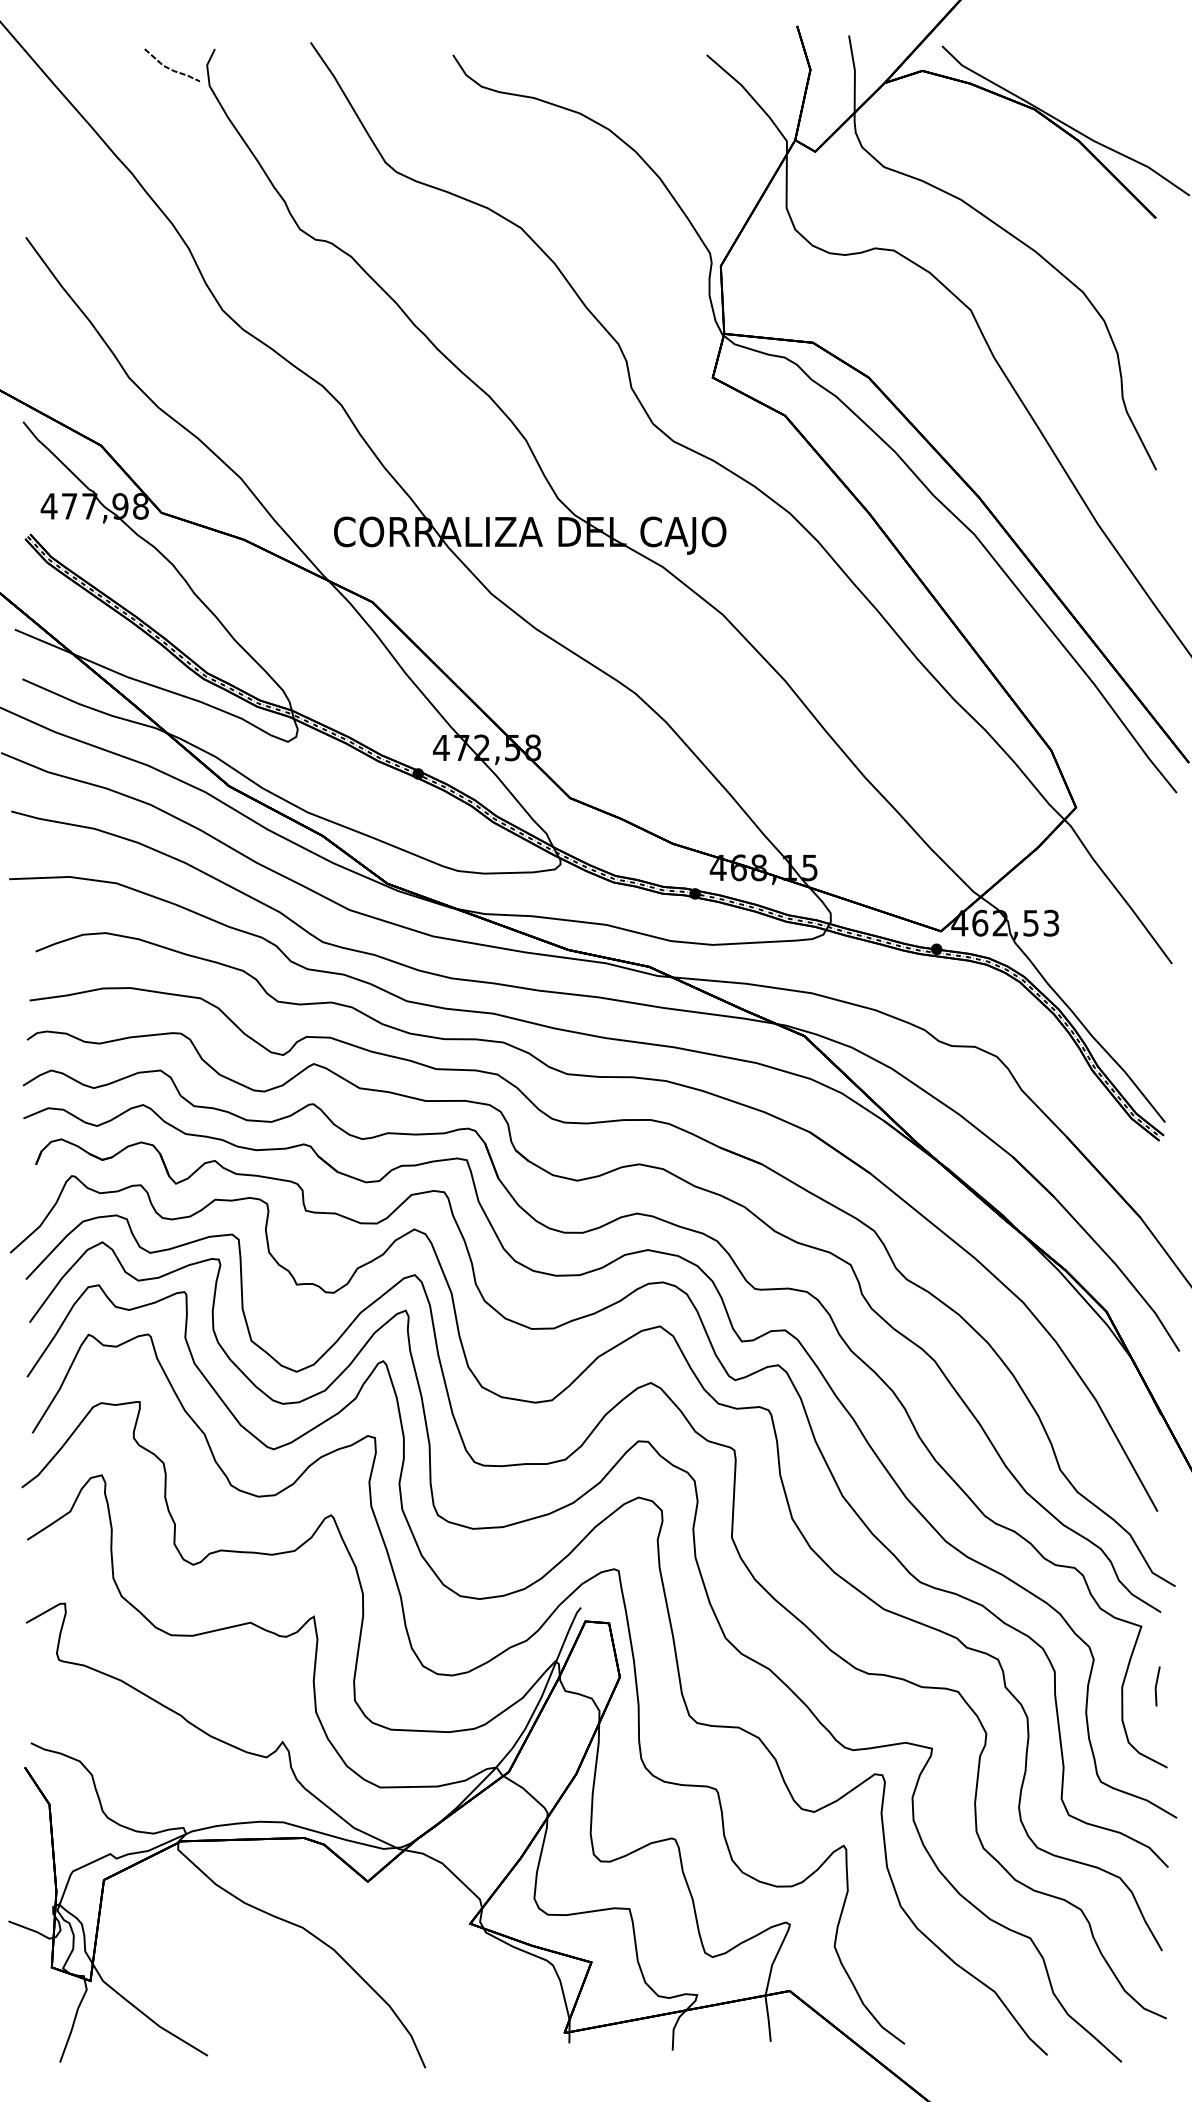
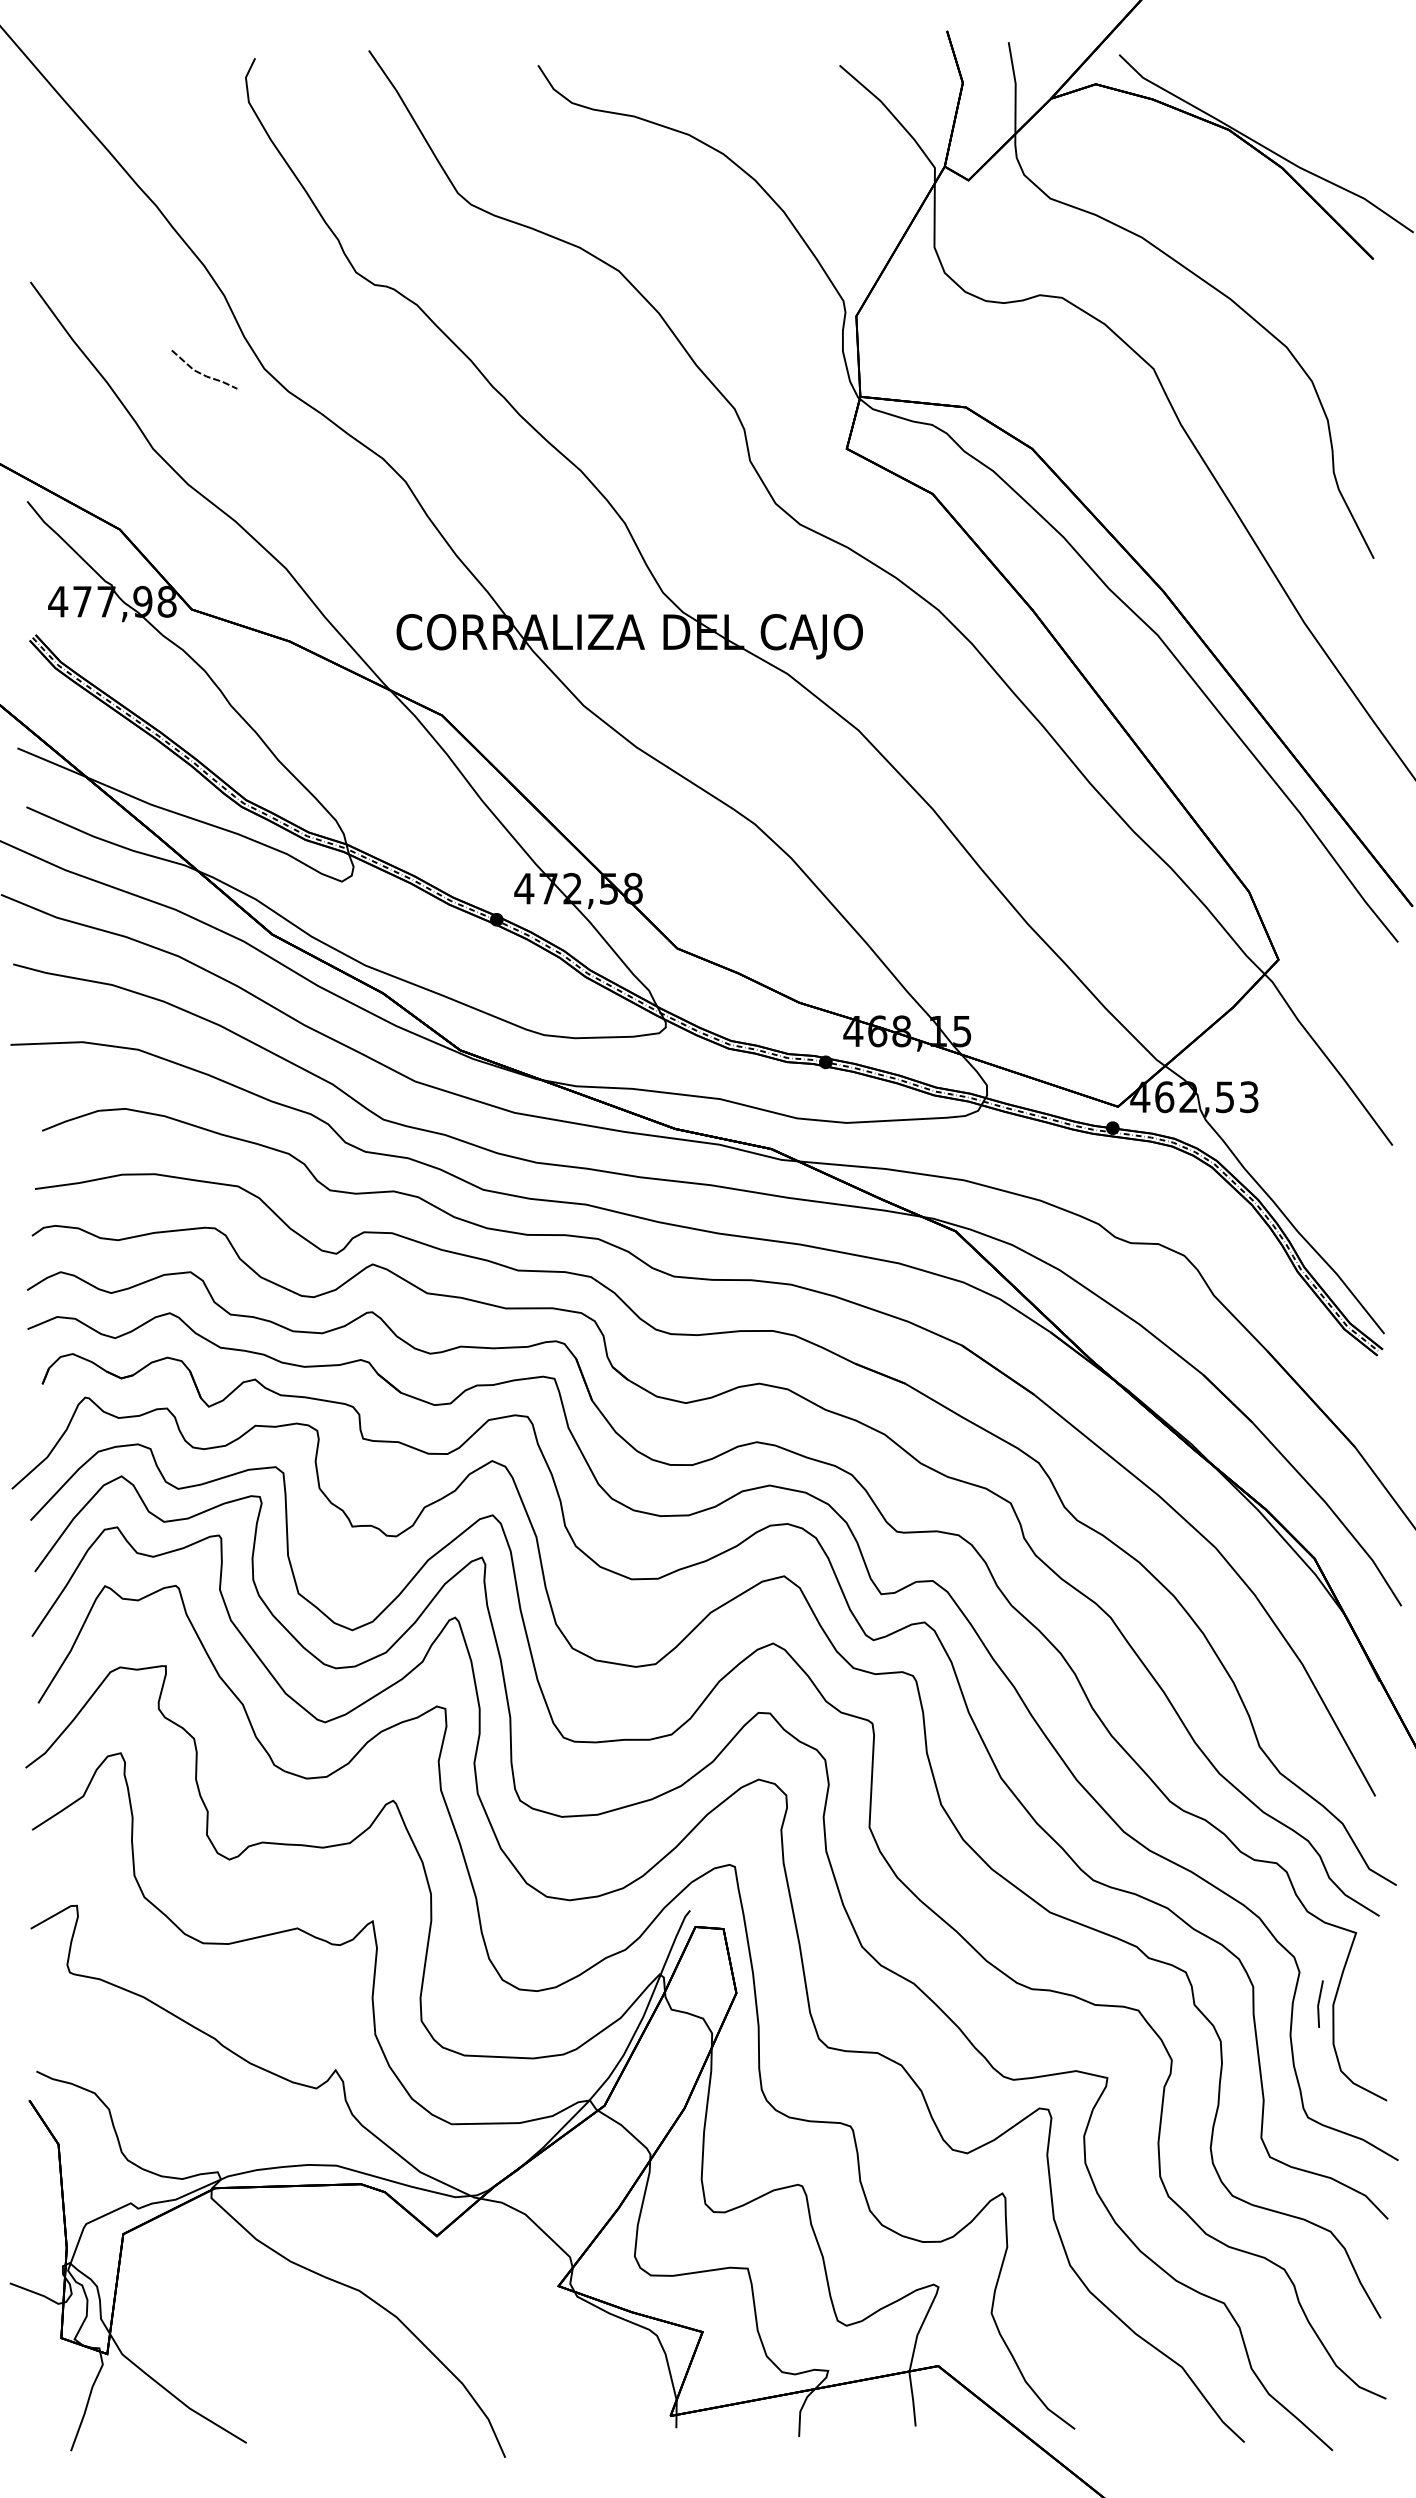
line: (169, 67) -> (201, 372), moved
line: (1156, 1685) -> (1319, 2003), moved

